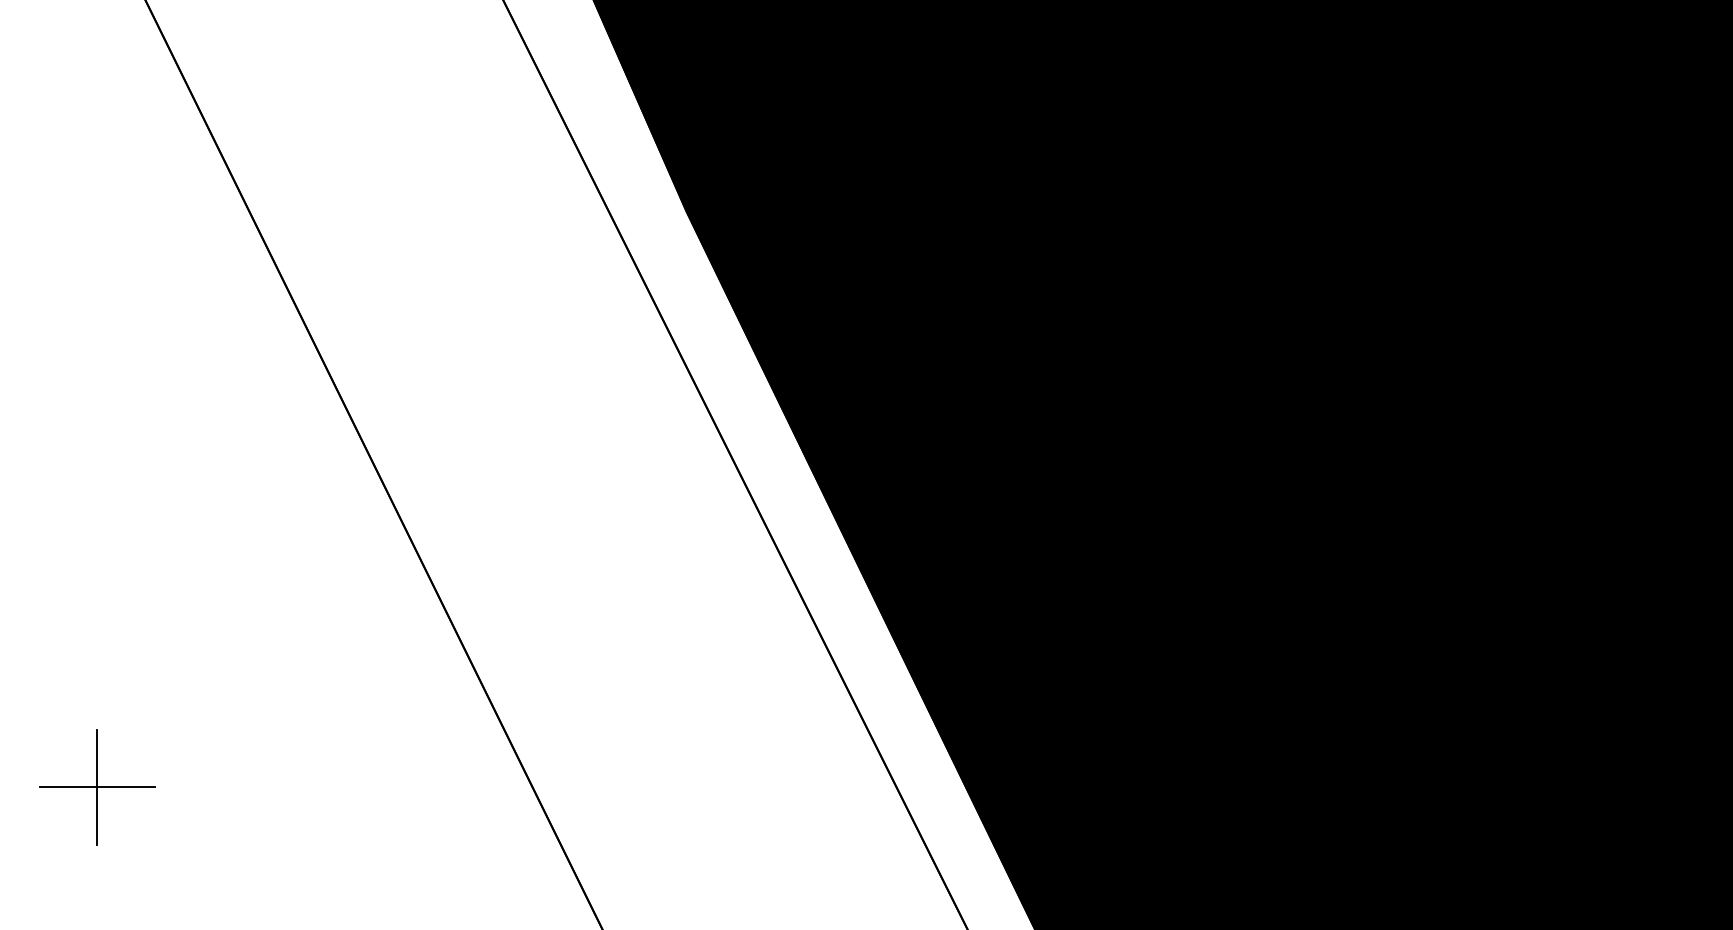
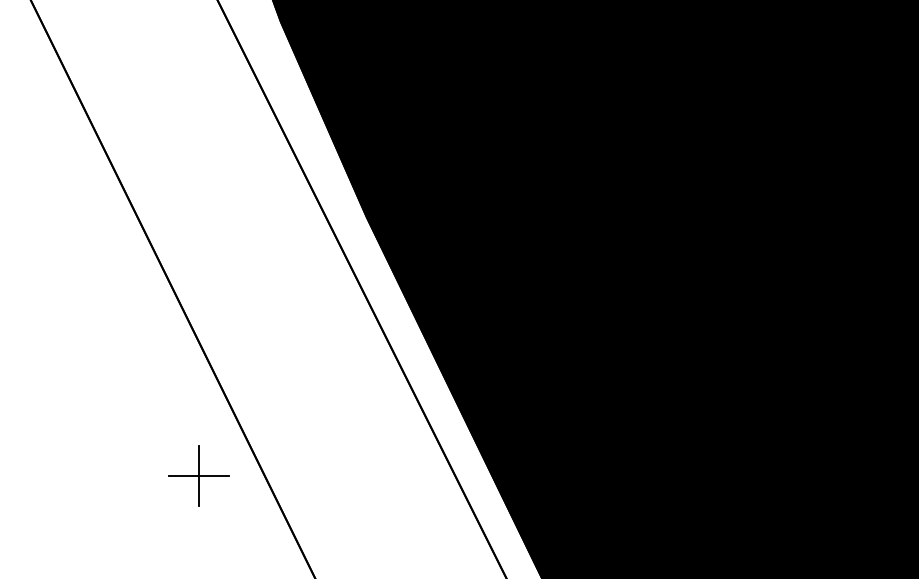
part: (96, 786) -> (198, 475), moved

